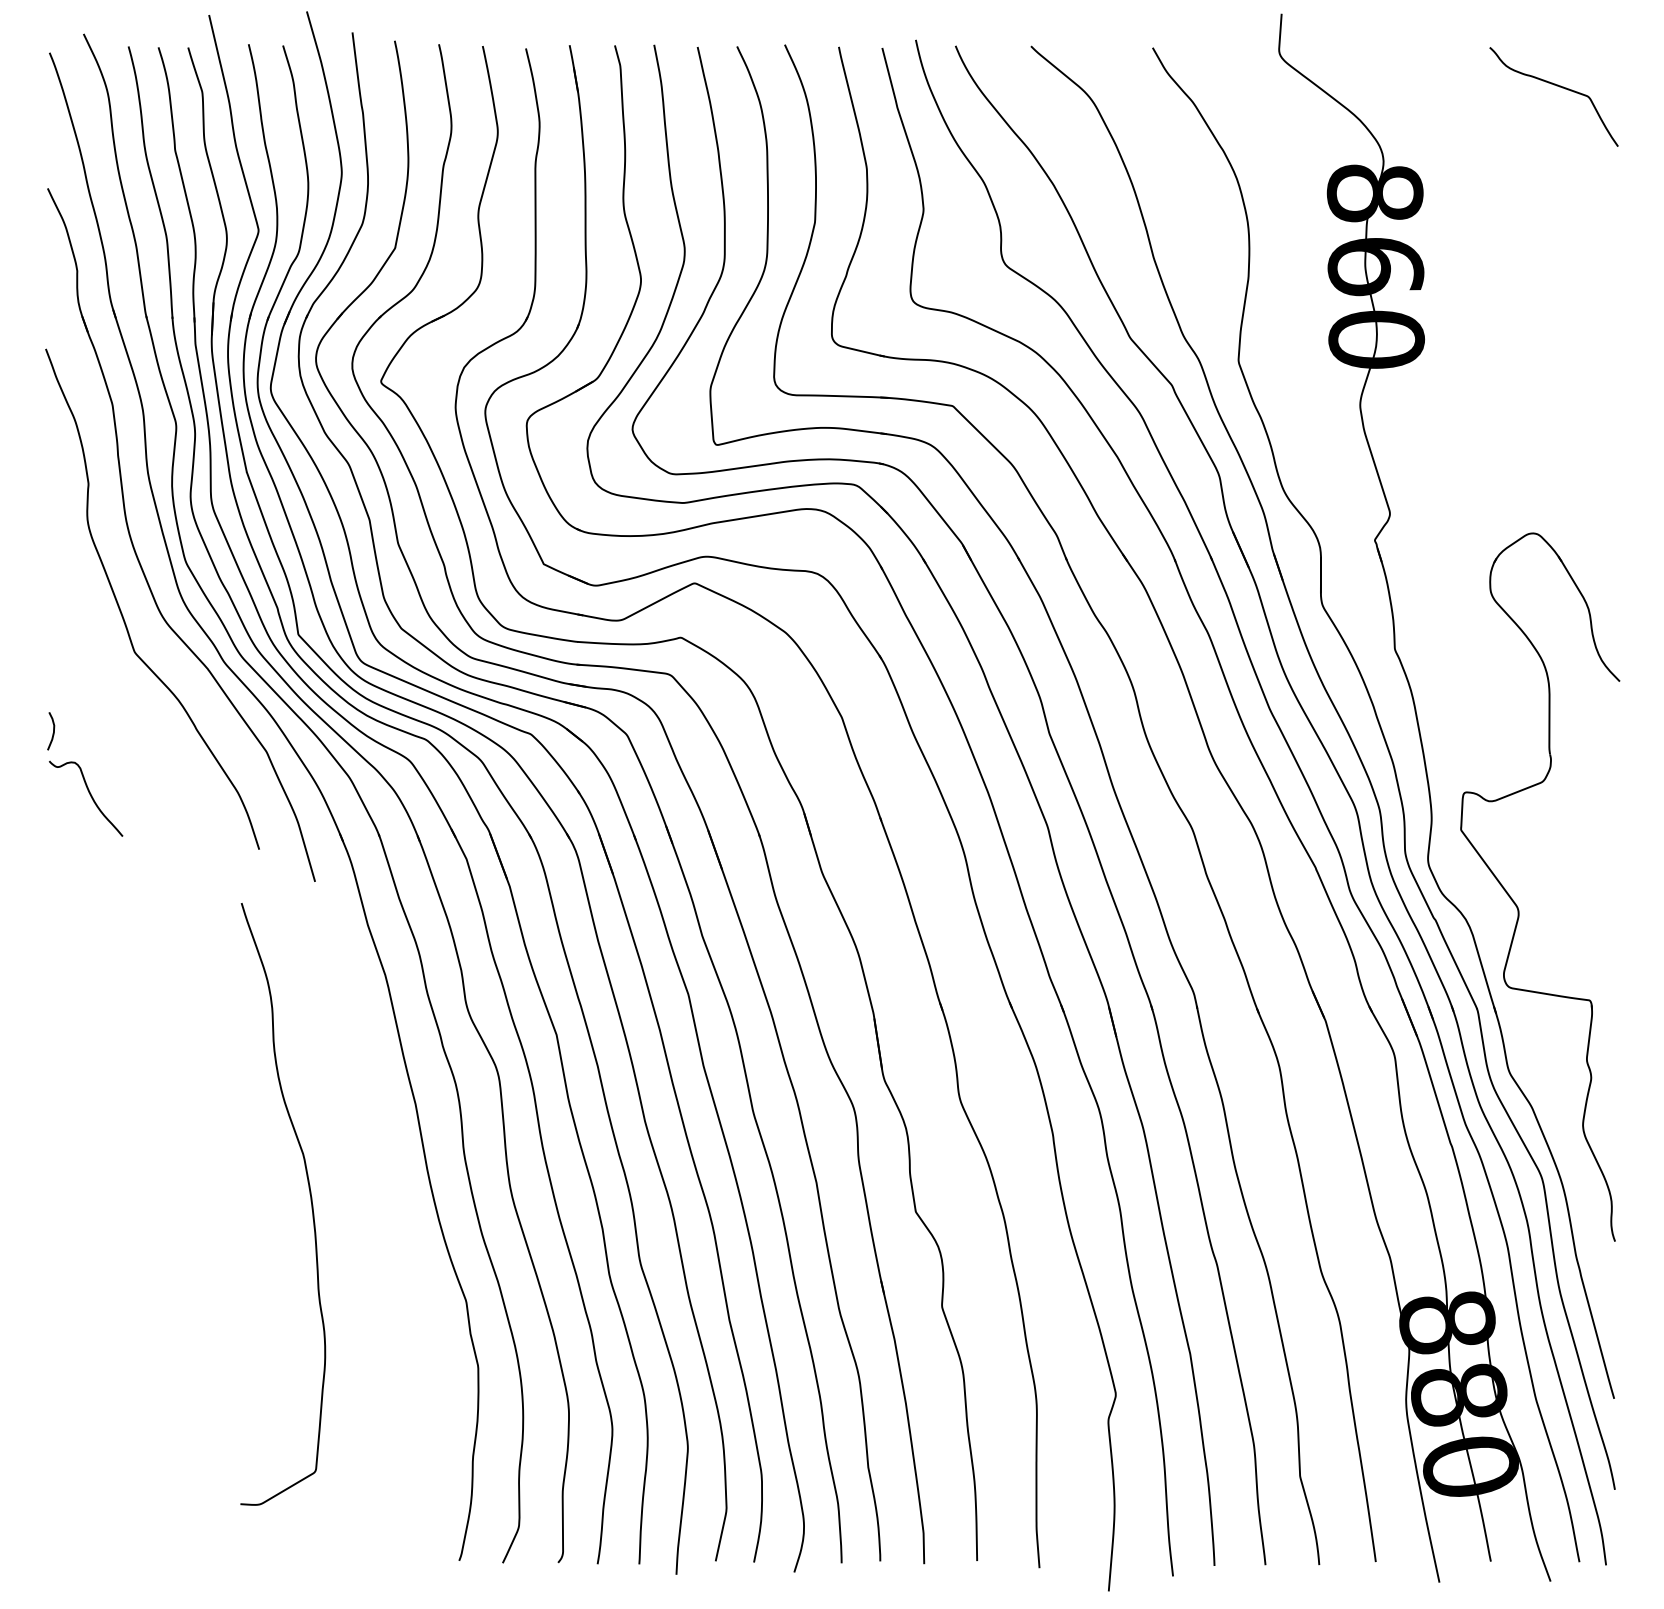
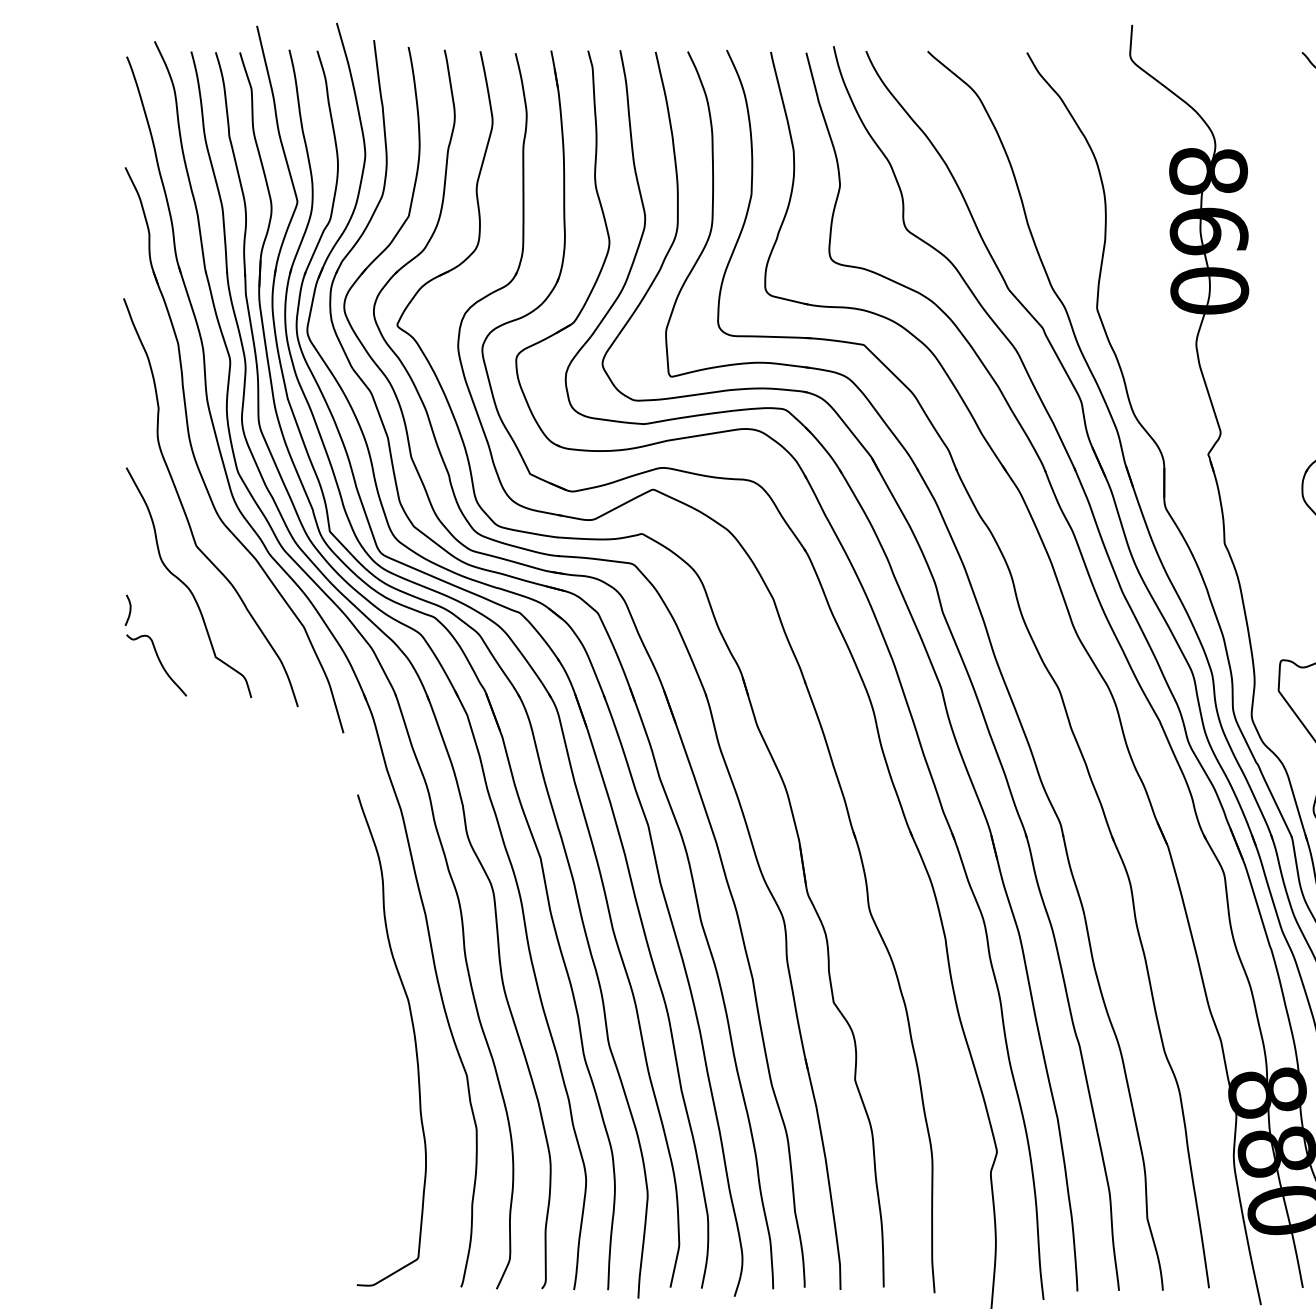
curve: (122, 700) -> (186, 585), added
curve: (310, 1201) -> (414, 1038), moved

